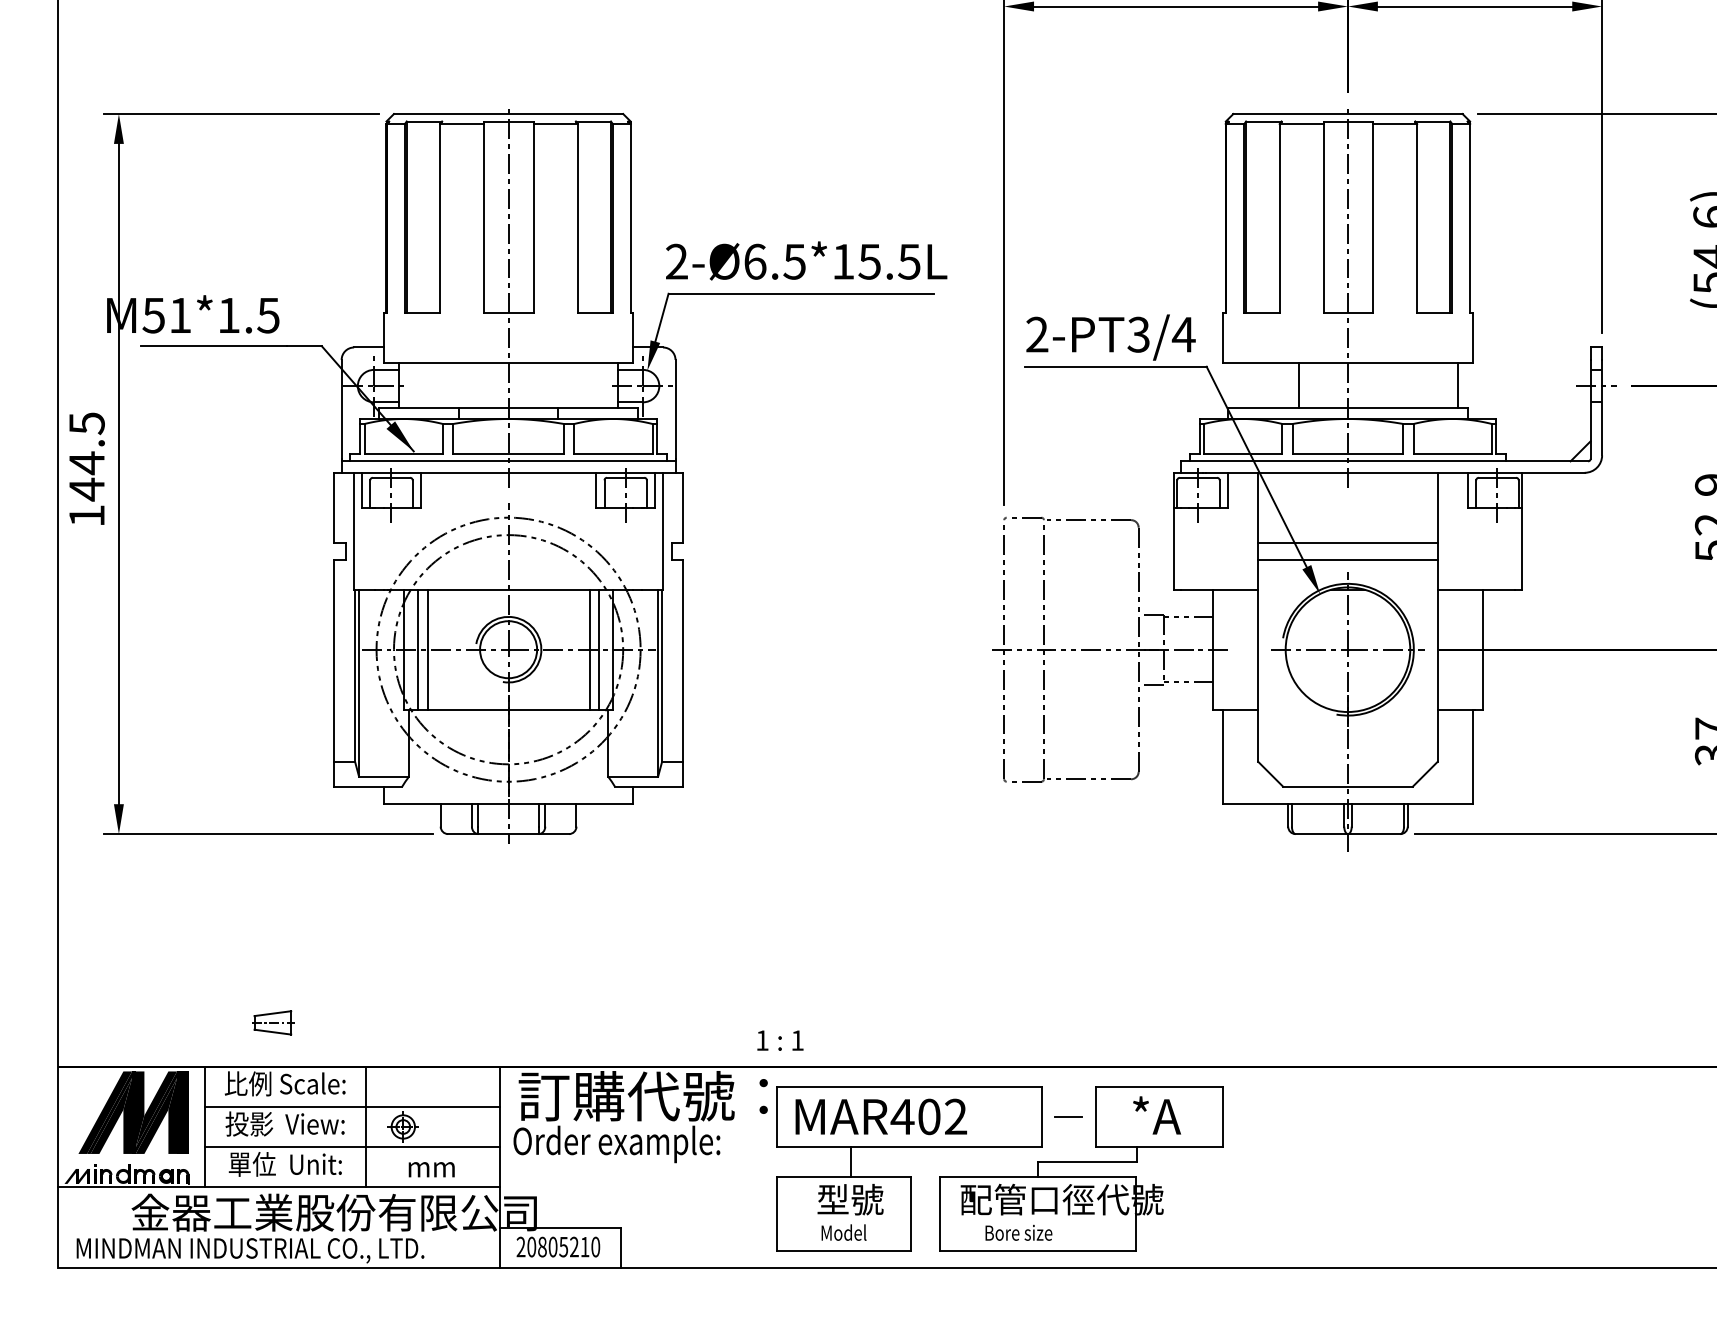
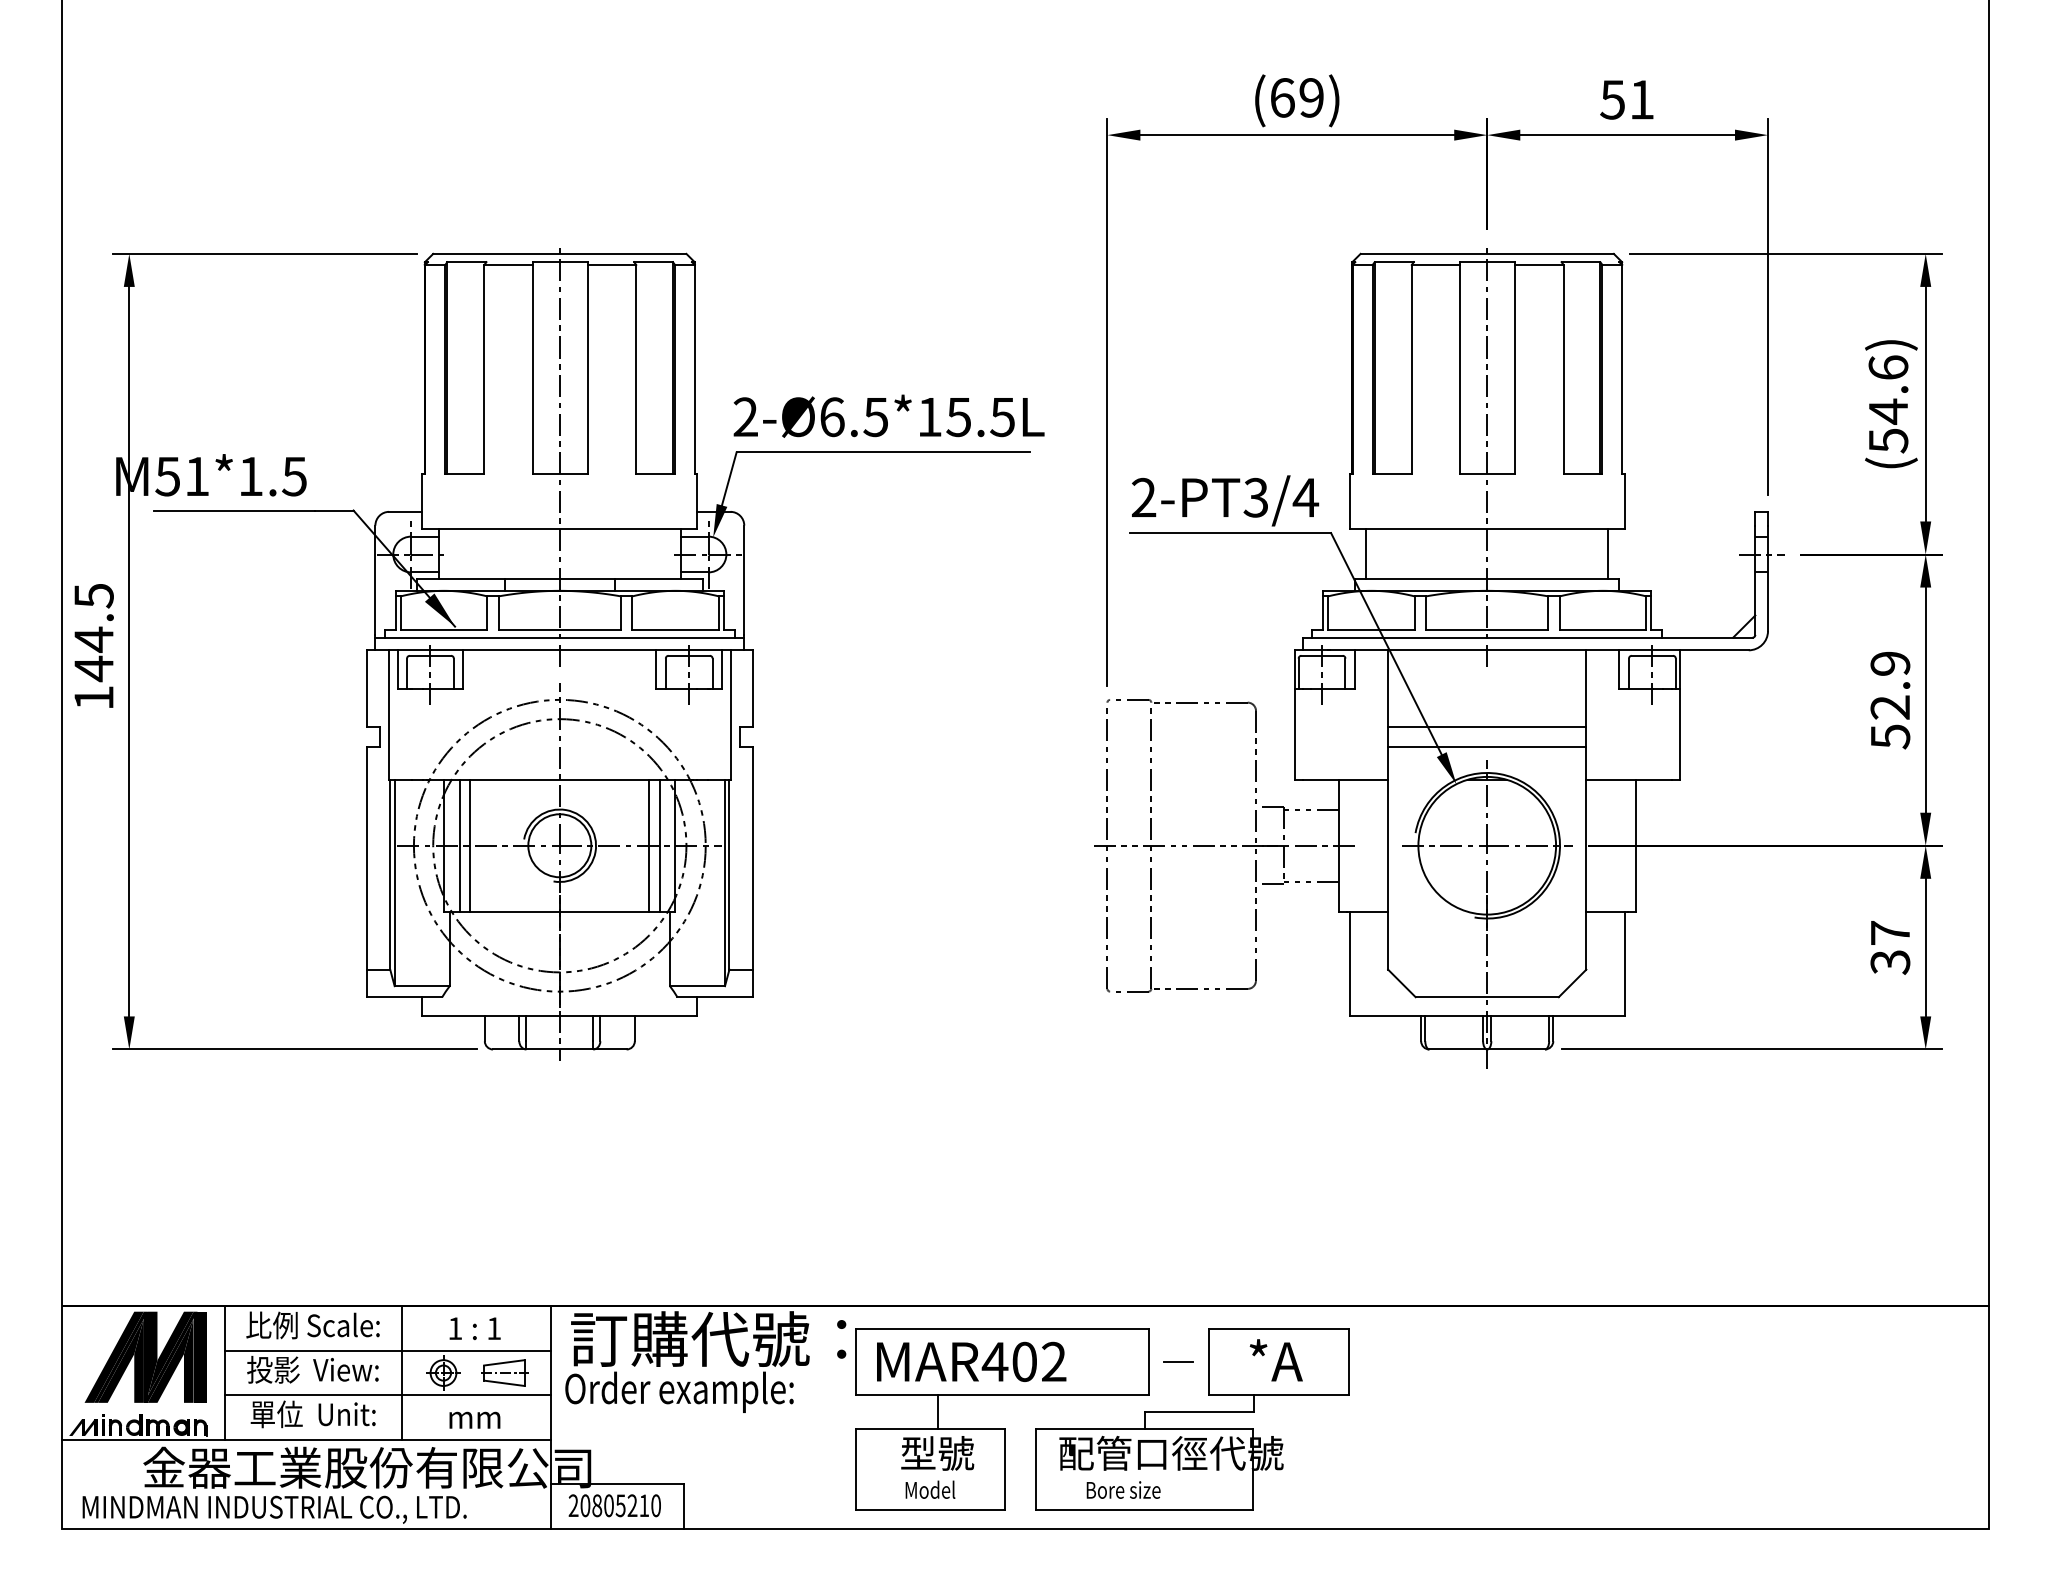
line: (1299, 385) -> (1366, 553), moved
part: (272, 1022) -> (504, 1372), moved
text: (779, 1040) -> (474, 1328), moved

